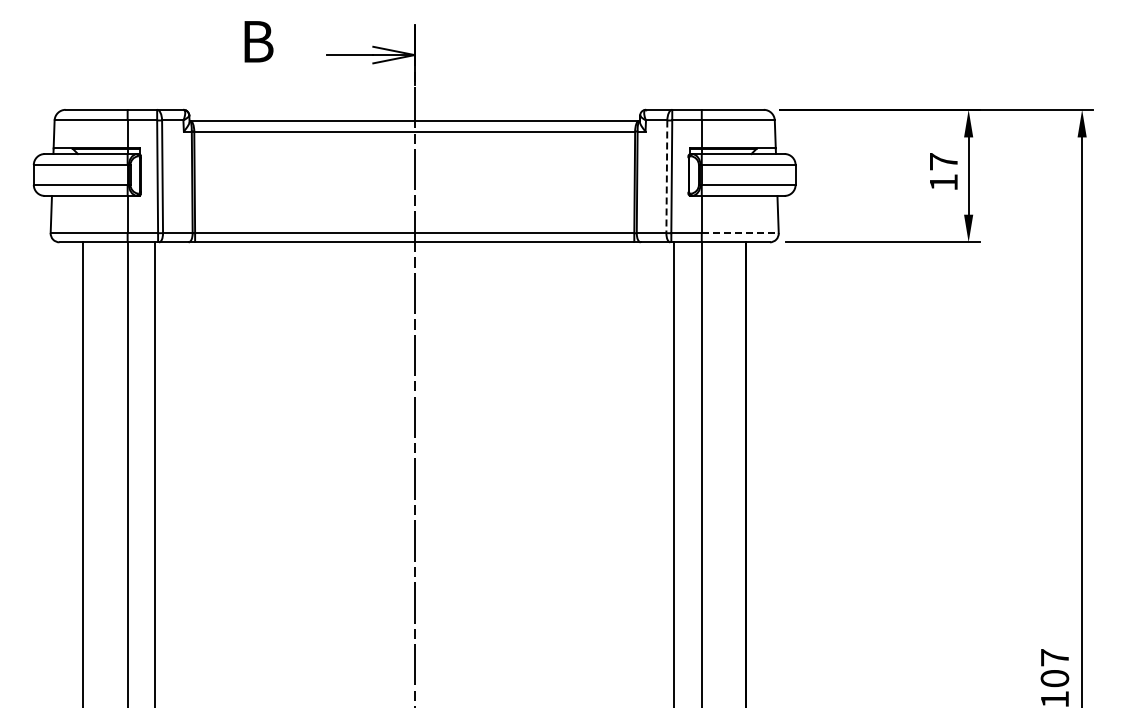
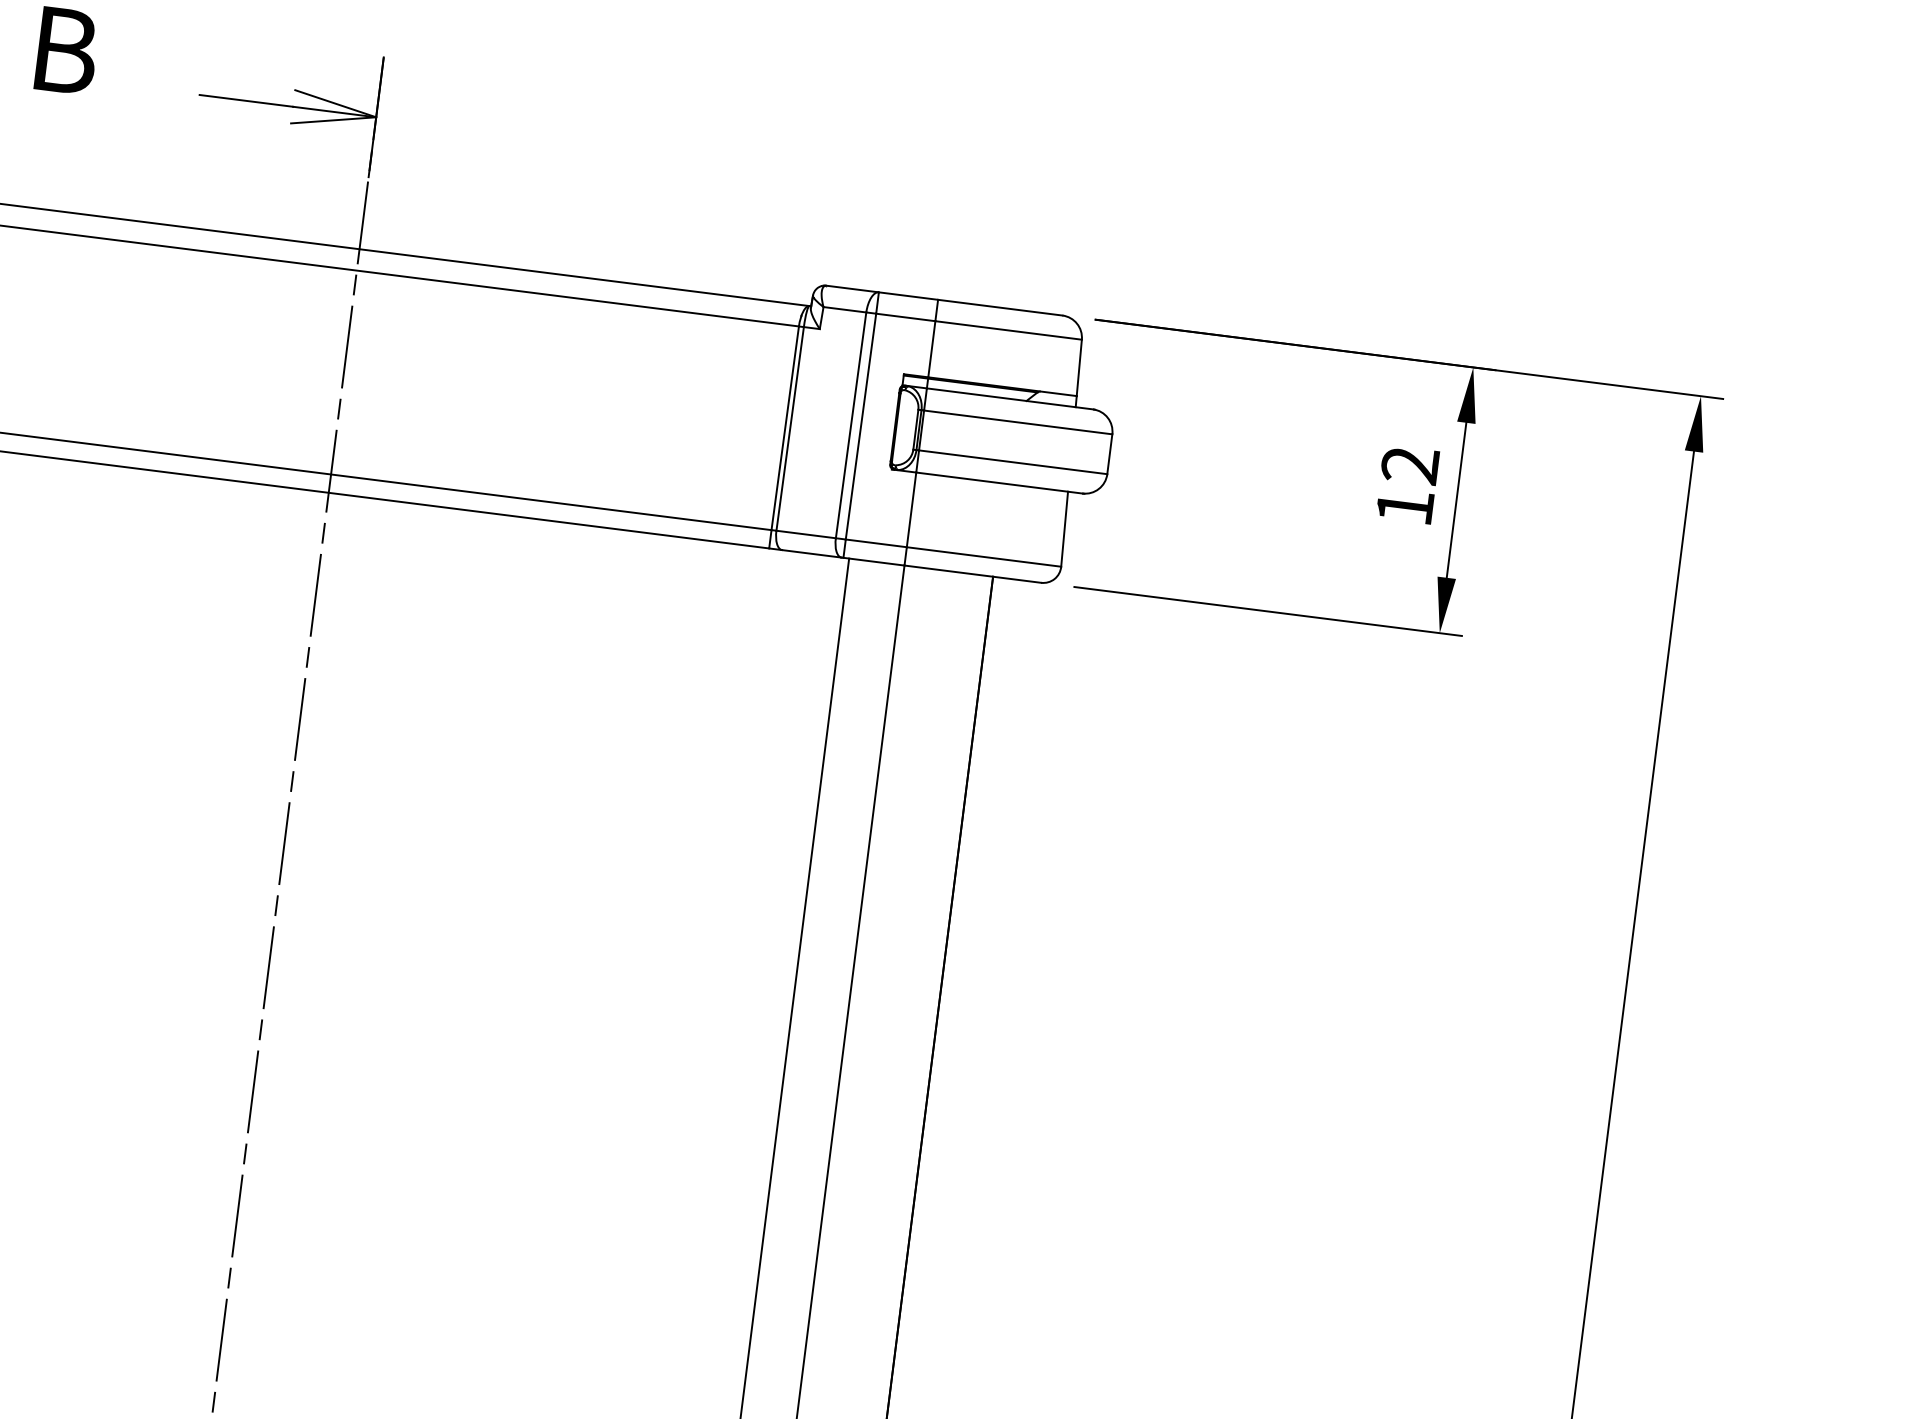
text: (943, 161) -> (1409, 464), 17 -> 12
line: (666, 177) -> (850, 426), dashed -> solid
line: (740, 233) -> (984, 557), dashed -> solid

